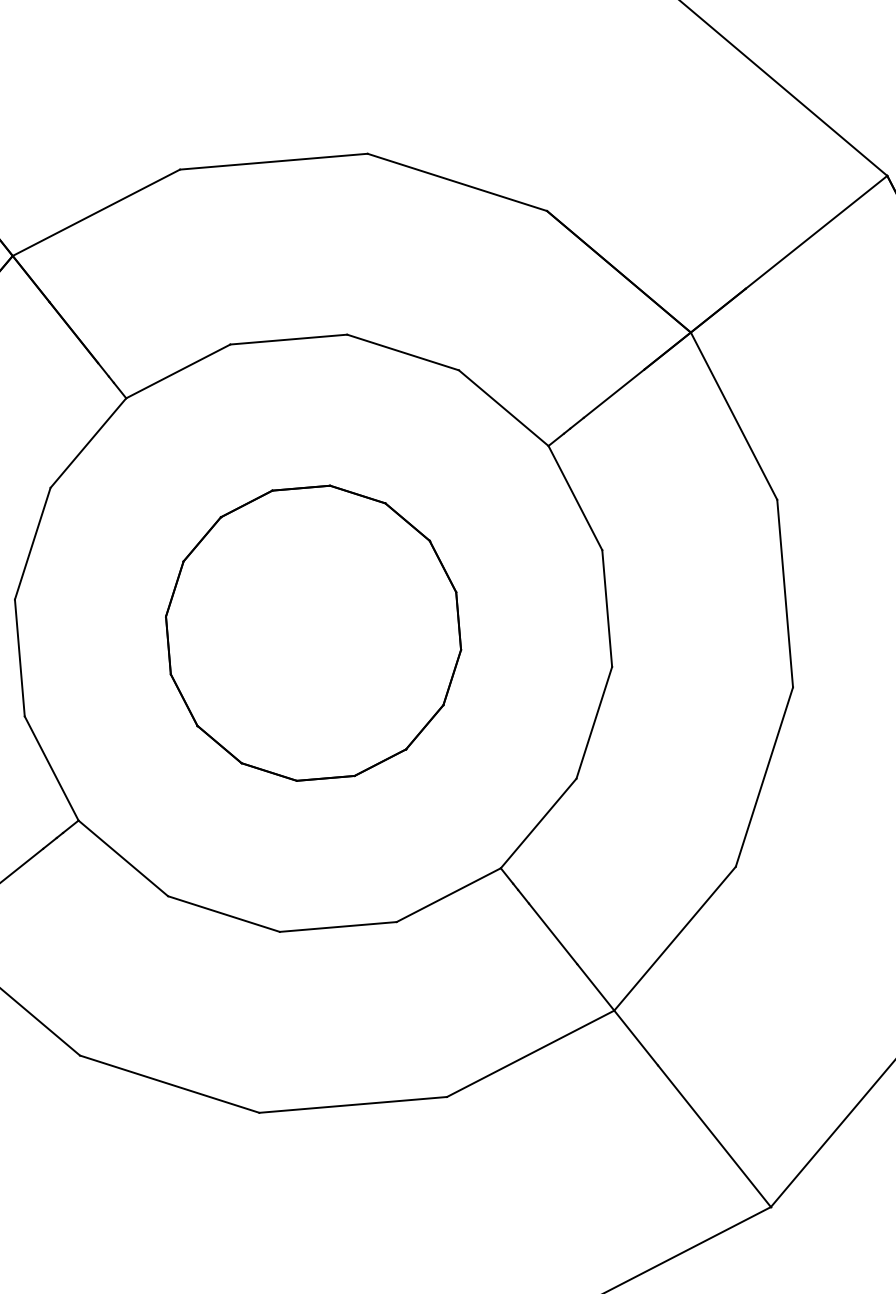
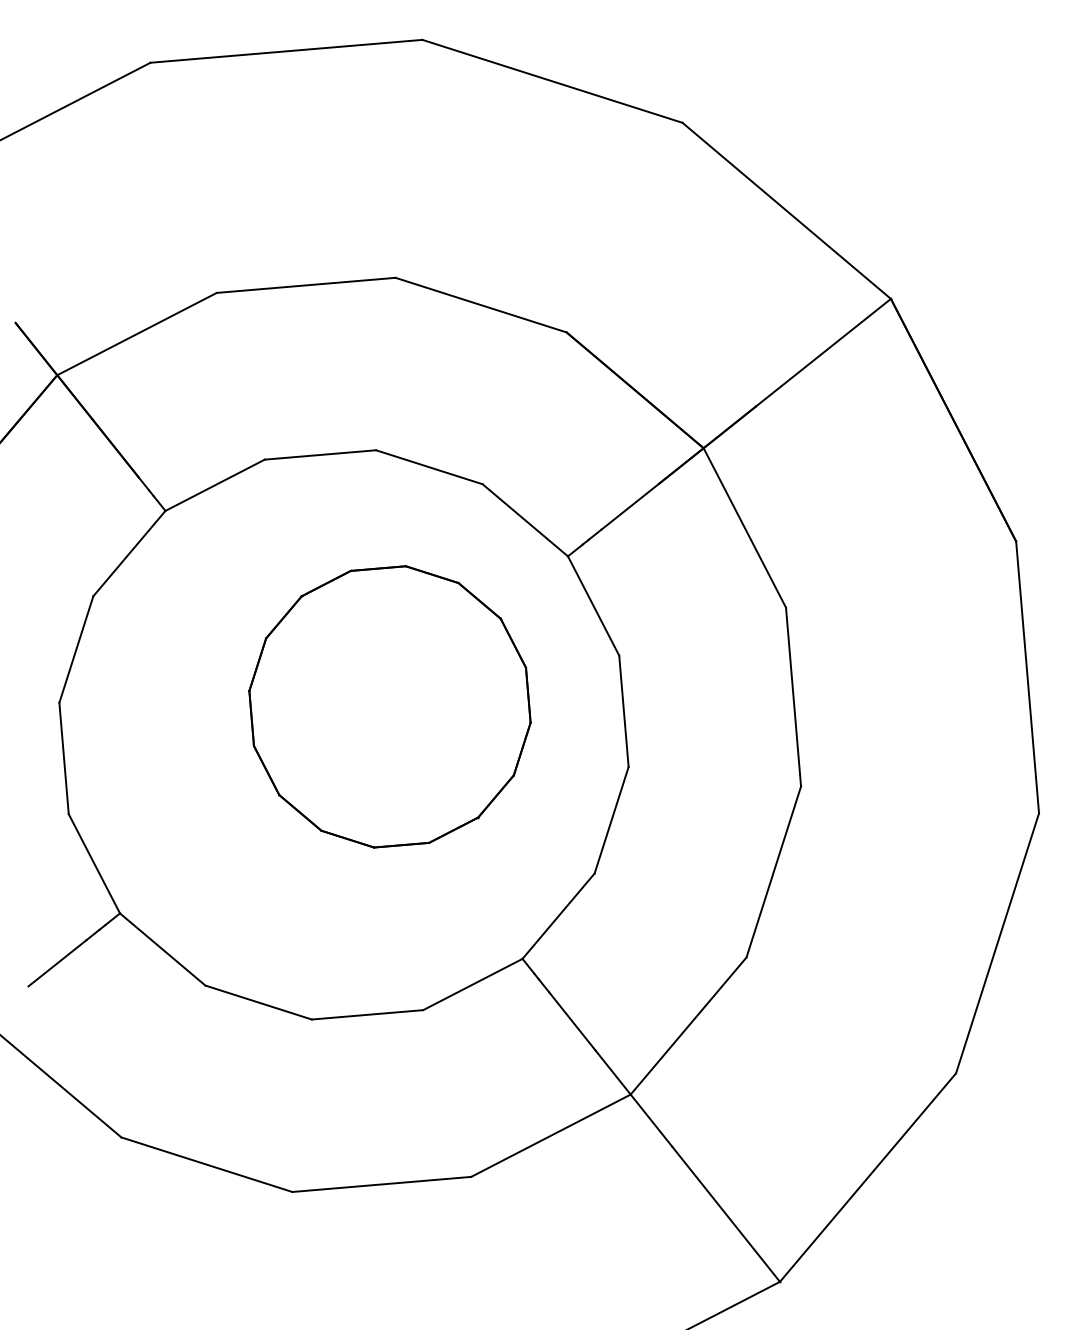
part: (313, 632) -> (389, 706), moved

